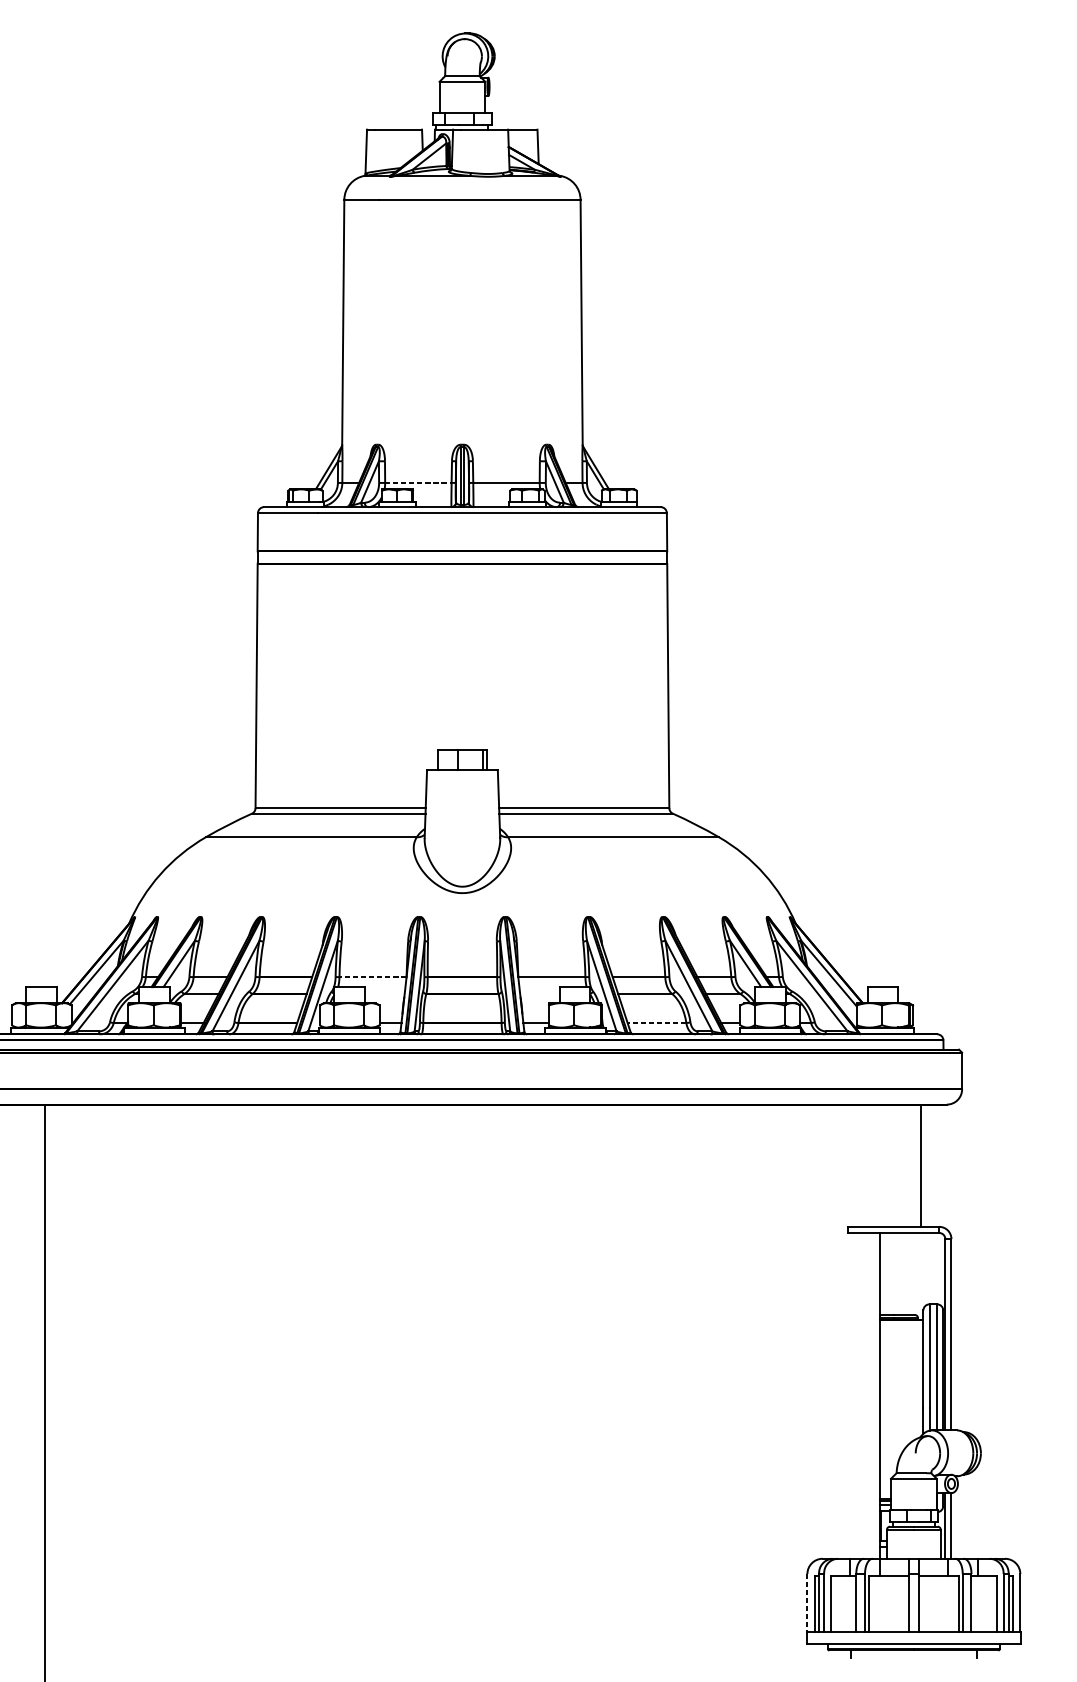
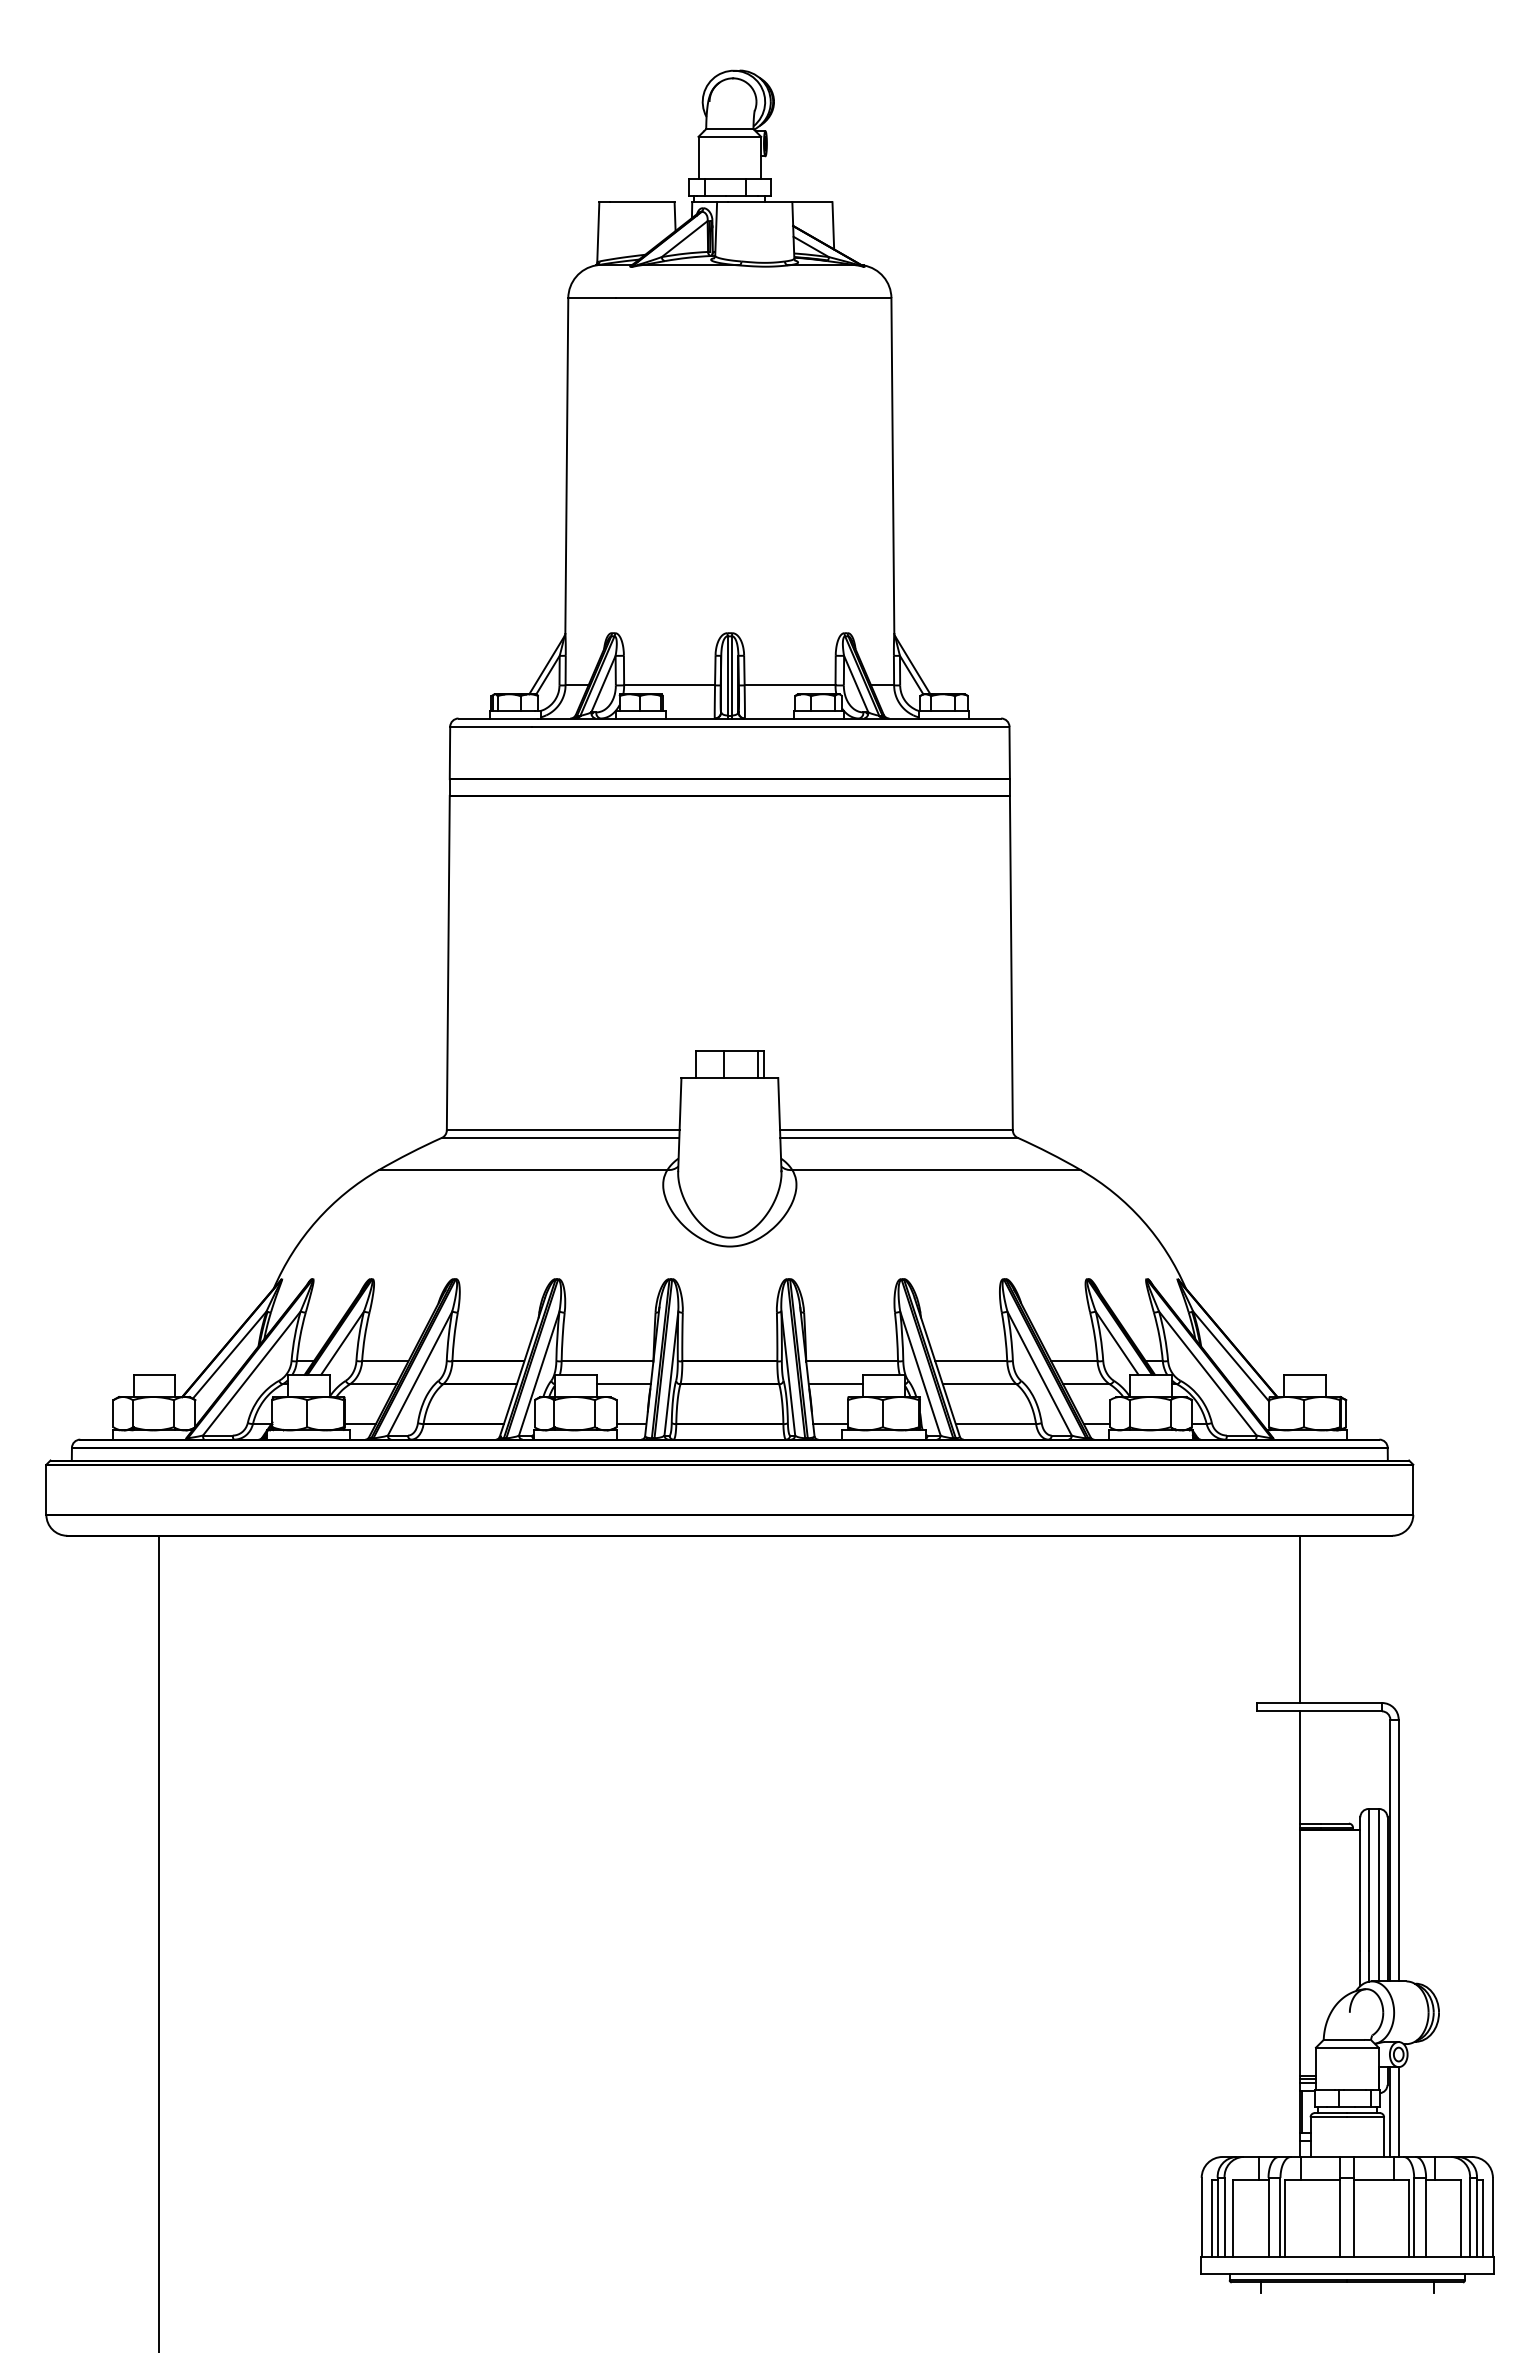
line: (419, 482) -> (670, 685), dashed -> solid
line: (373, 977) -> (607, 1361), dashed -> solid
line: (384, 994) -> (623, 1384), added
line: (539, 994) -> (835, 1384), added
line: (656, 1023) -> (995, 1424), dashed -> solid
line: (920, 1165) -> (1300, 1619), moved
line: (807, 1603) -> (1201, 2217), dashed -> solid

